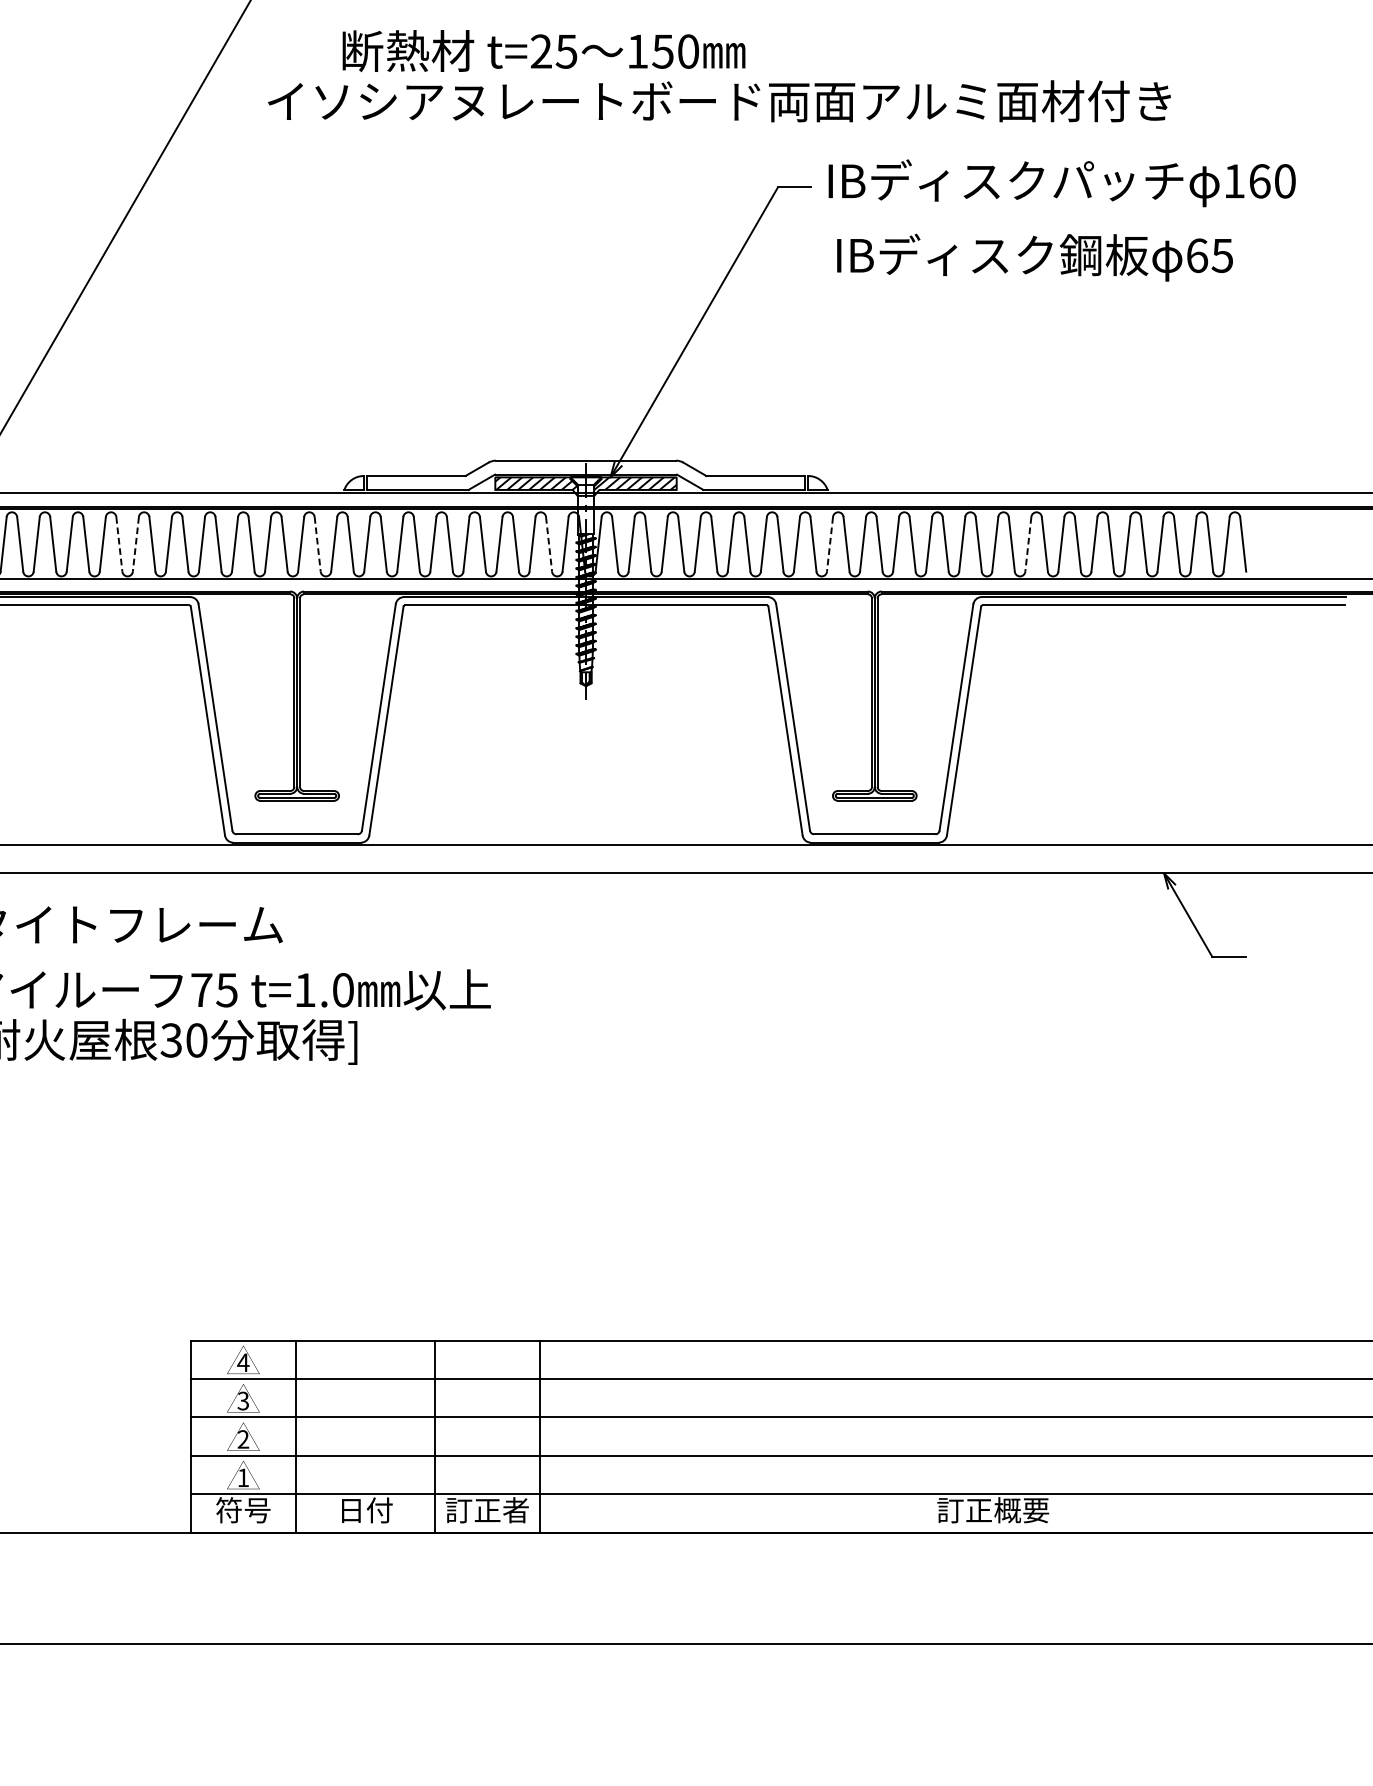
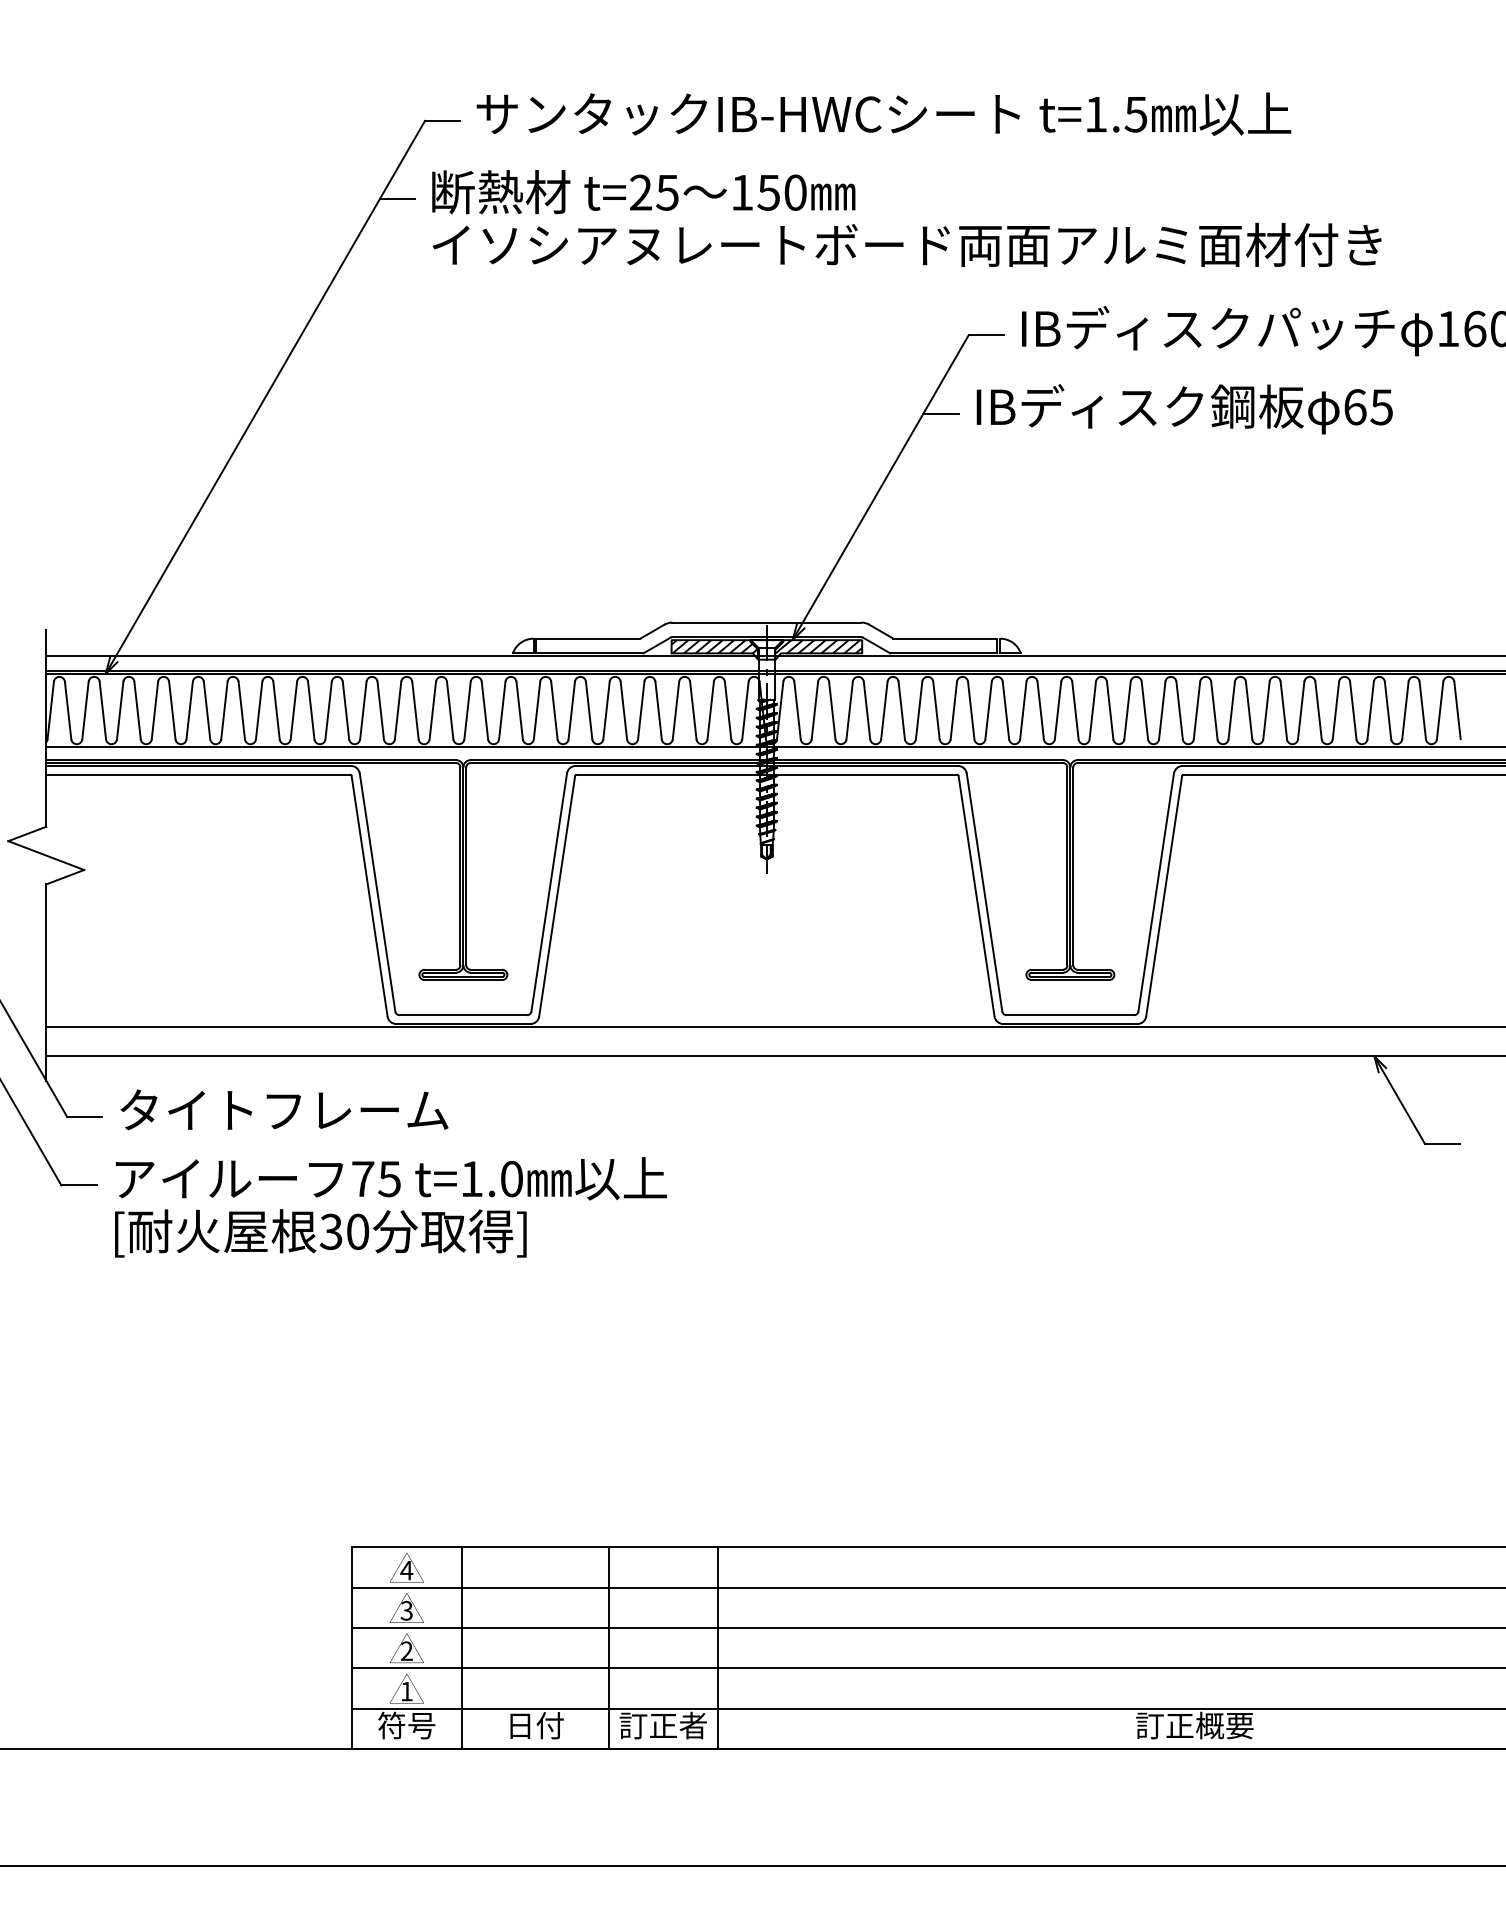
text: (543, 51) -> (643, 192), moved
line: (234, 58) -> (397, 199), added
text: (1034, 257) -> (1184, 409), moved
line: (751, 261) -> (940, 413), added
line: (119, 544) -> (276, 710), dashed -> solid
line: (135, 544) -> (293, 710), dashed -> solid
line: (317, 544) -> (484, 710), dashed -> solid
line: (549, 544) -> (728, 710), dashed -> solid
line: (830, 544) -> (1023, 710), dashed -> solid
line: (1028, 544) -> (1231, 710), dashed -> solid

